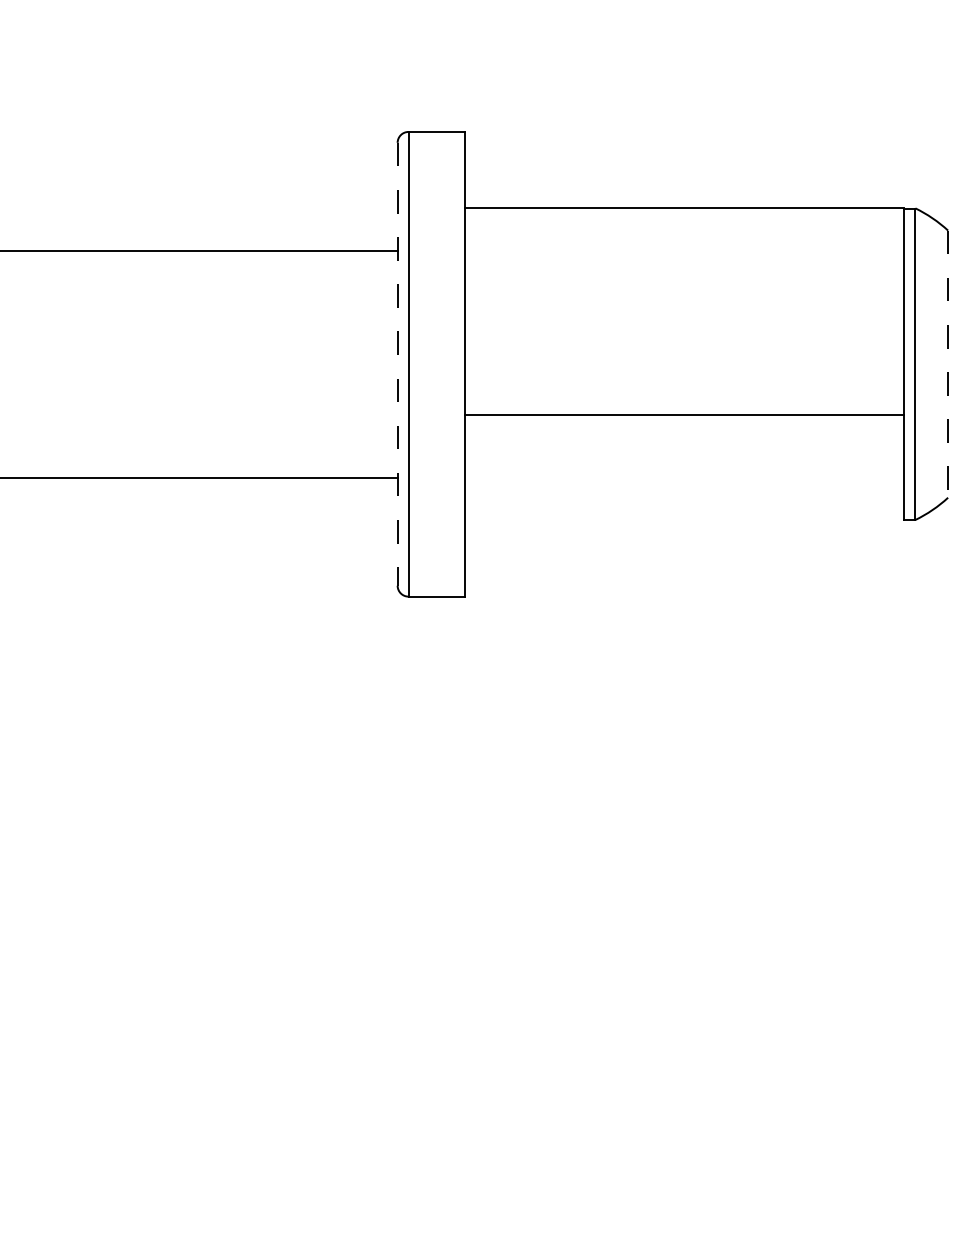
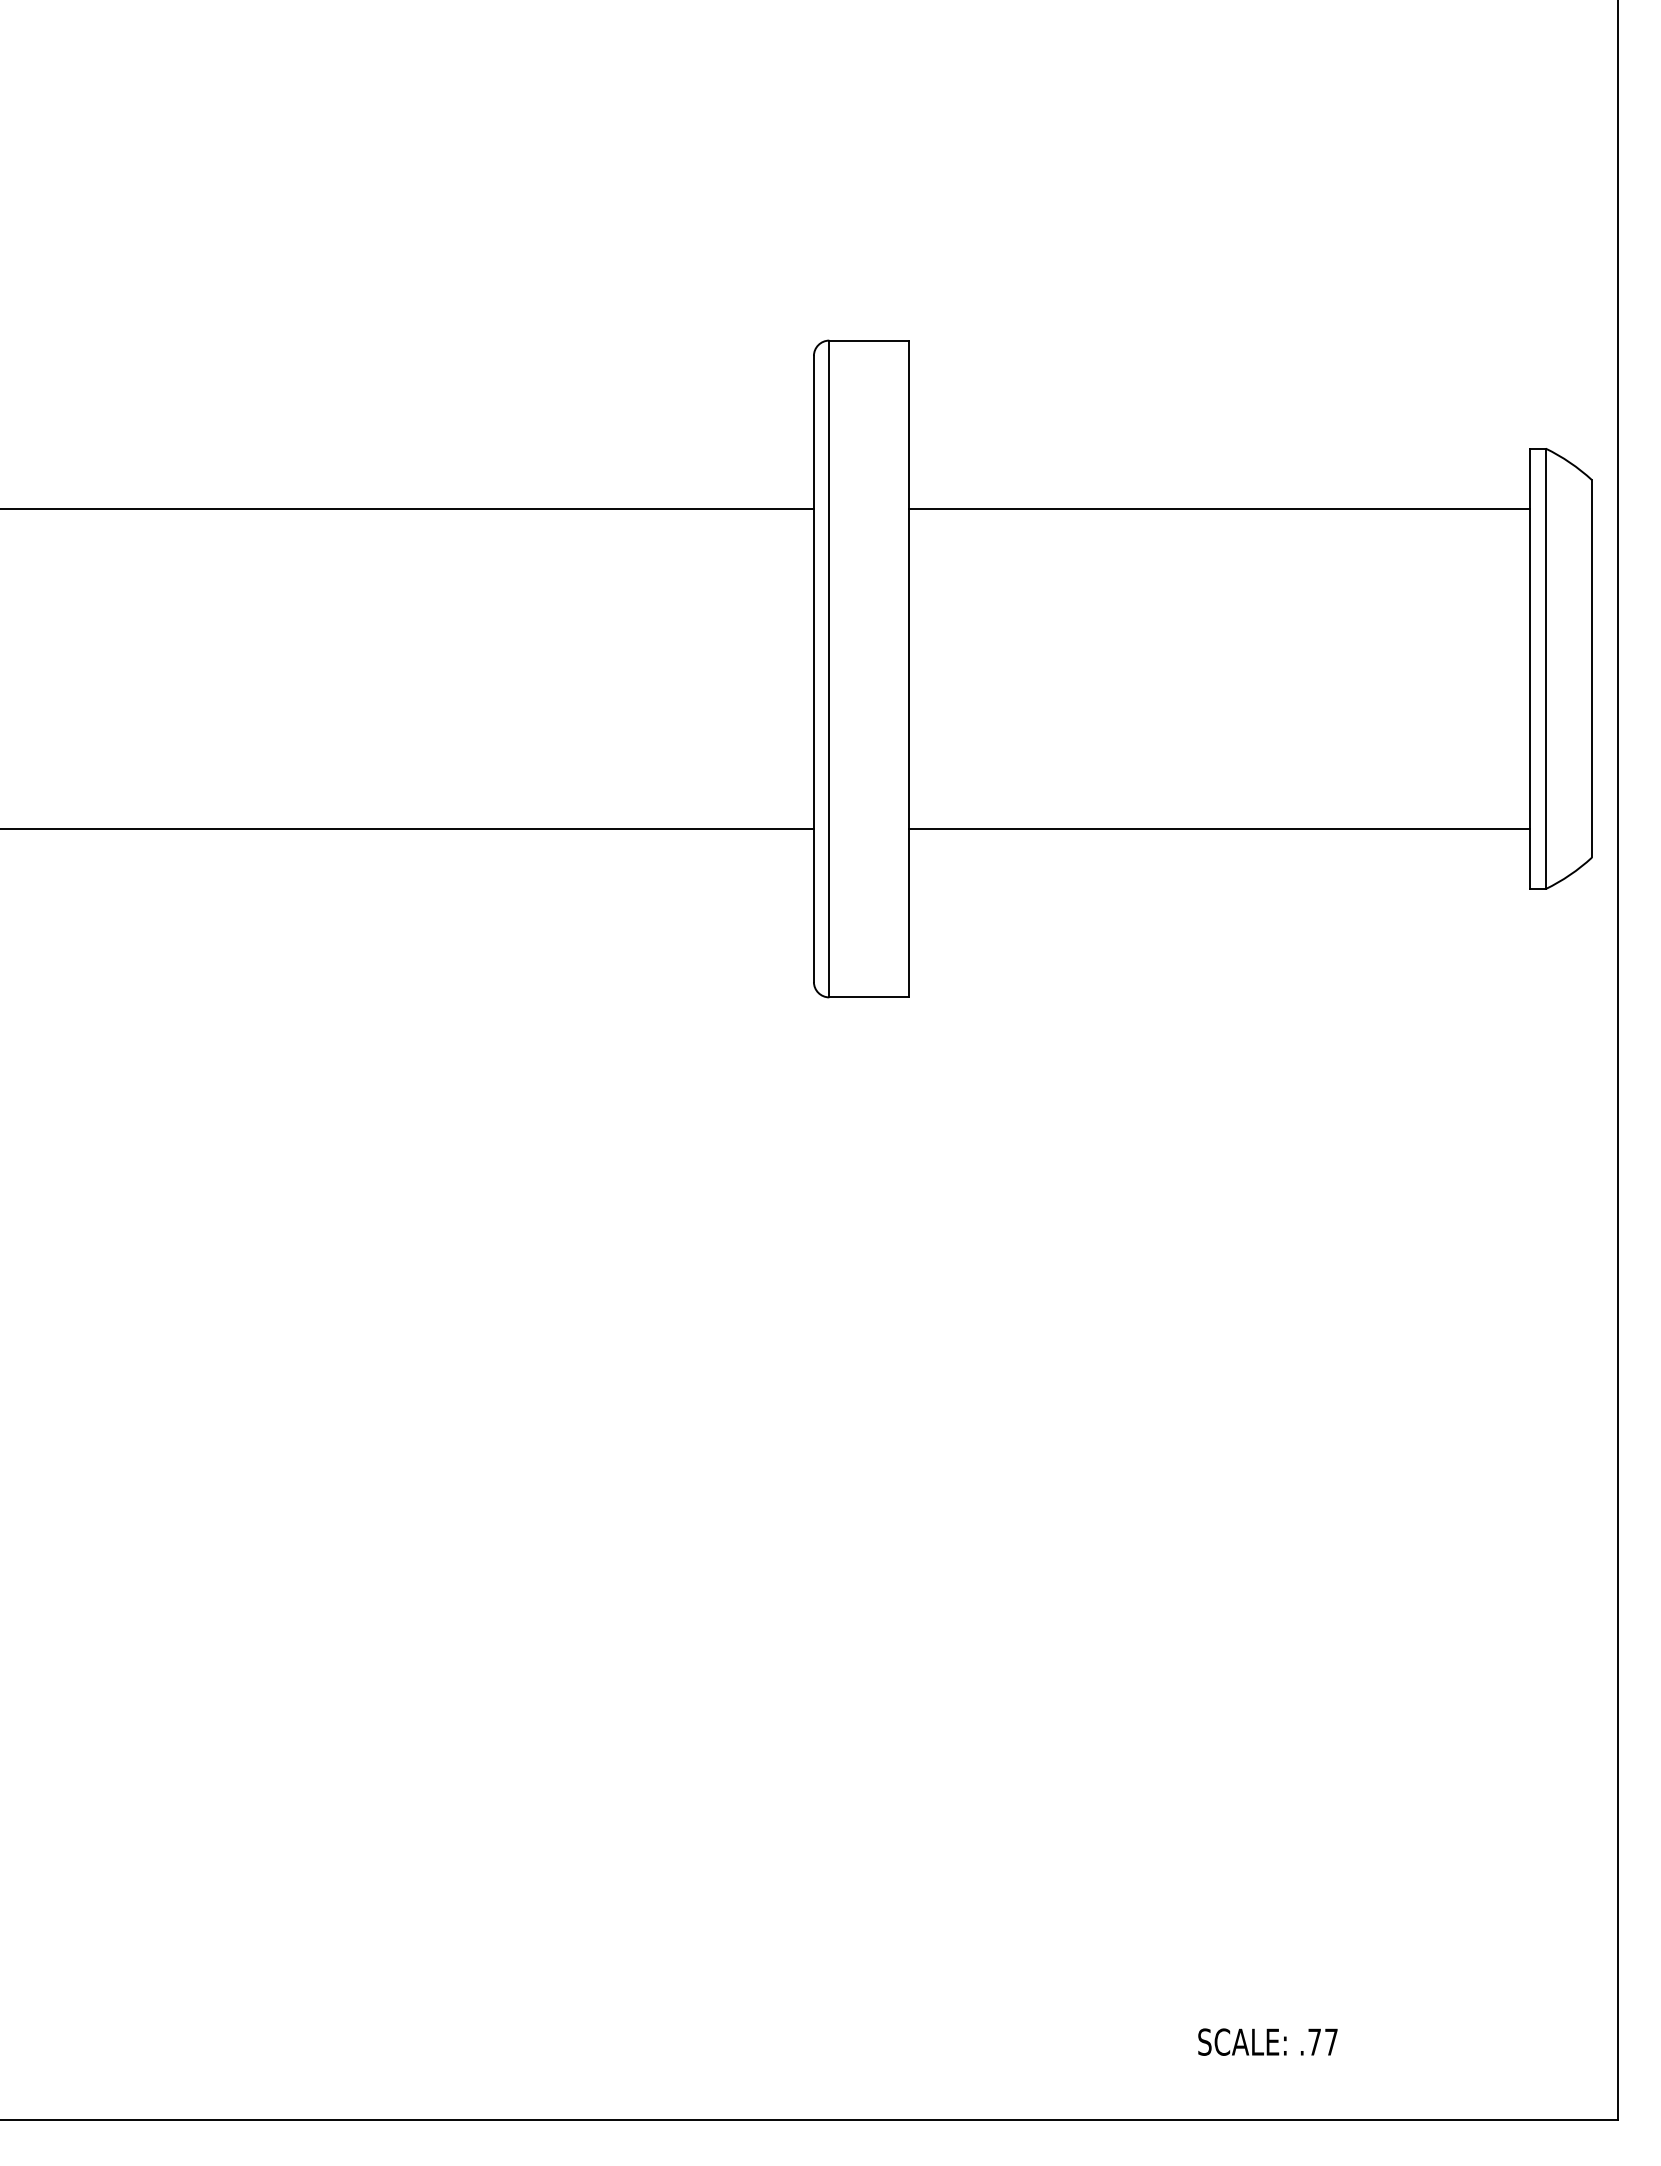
line: (684, 207) -> (1219, 508), moved
line: (947, 363) -> (1591, 668), dashed -> solid
line: (397, 364) -> (813, 669), dashed -> solid
line: (684, 415) -> (1219, 829), moved

